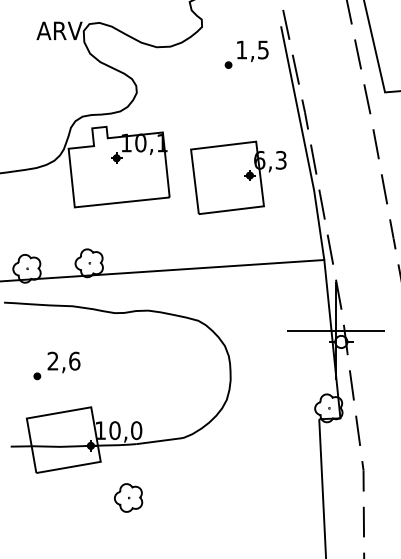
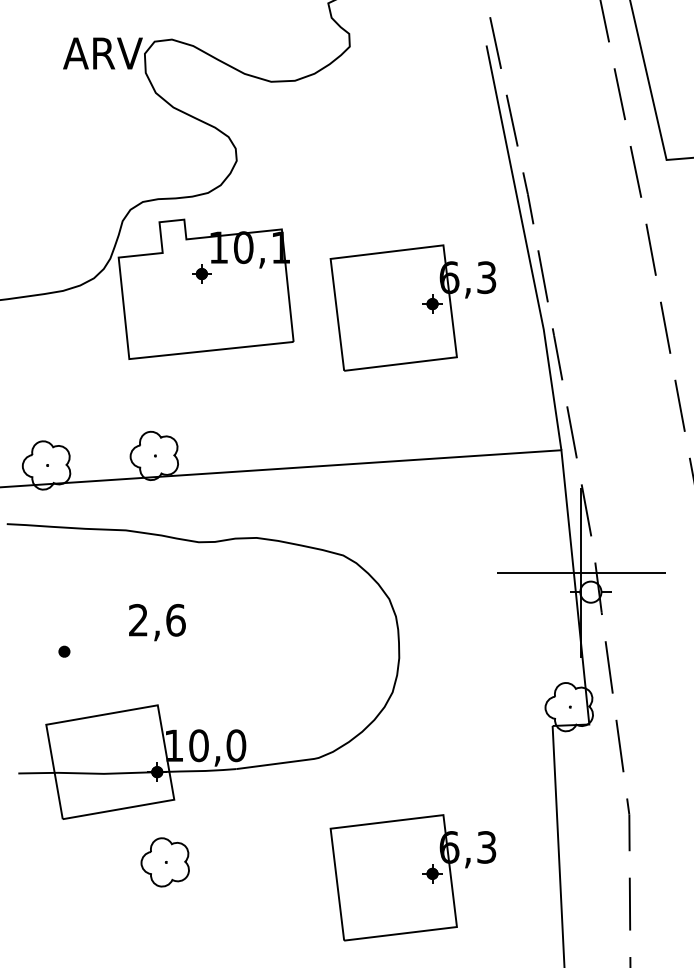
part: (246, 54) -> (426, 94), removed
text: (63, 362) -> (156, 622), moved
part: (128, 497) -> (165, 861), moved
part: (238, 506) -> (412, 877), added

